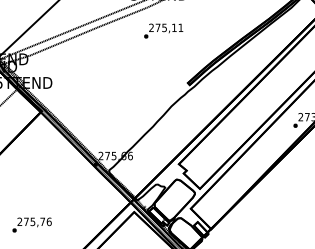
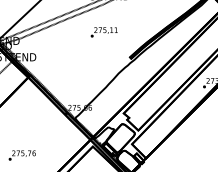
text: (162, 31) -> (103, 32), moved

